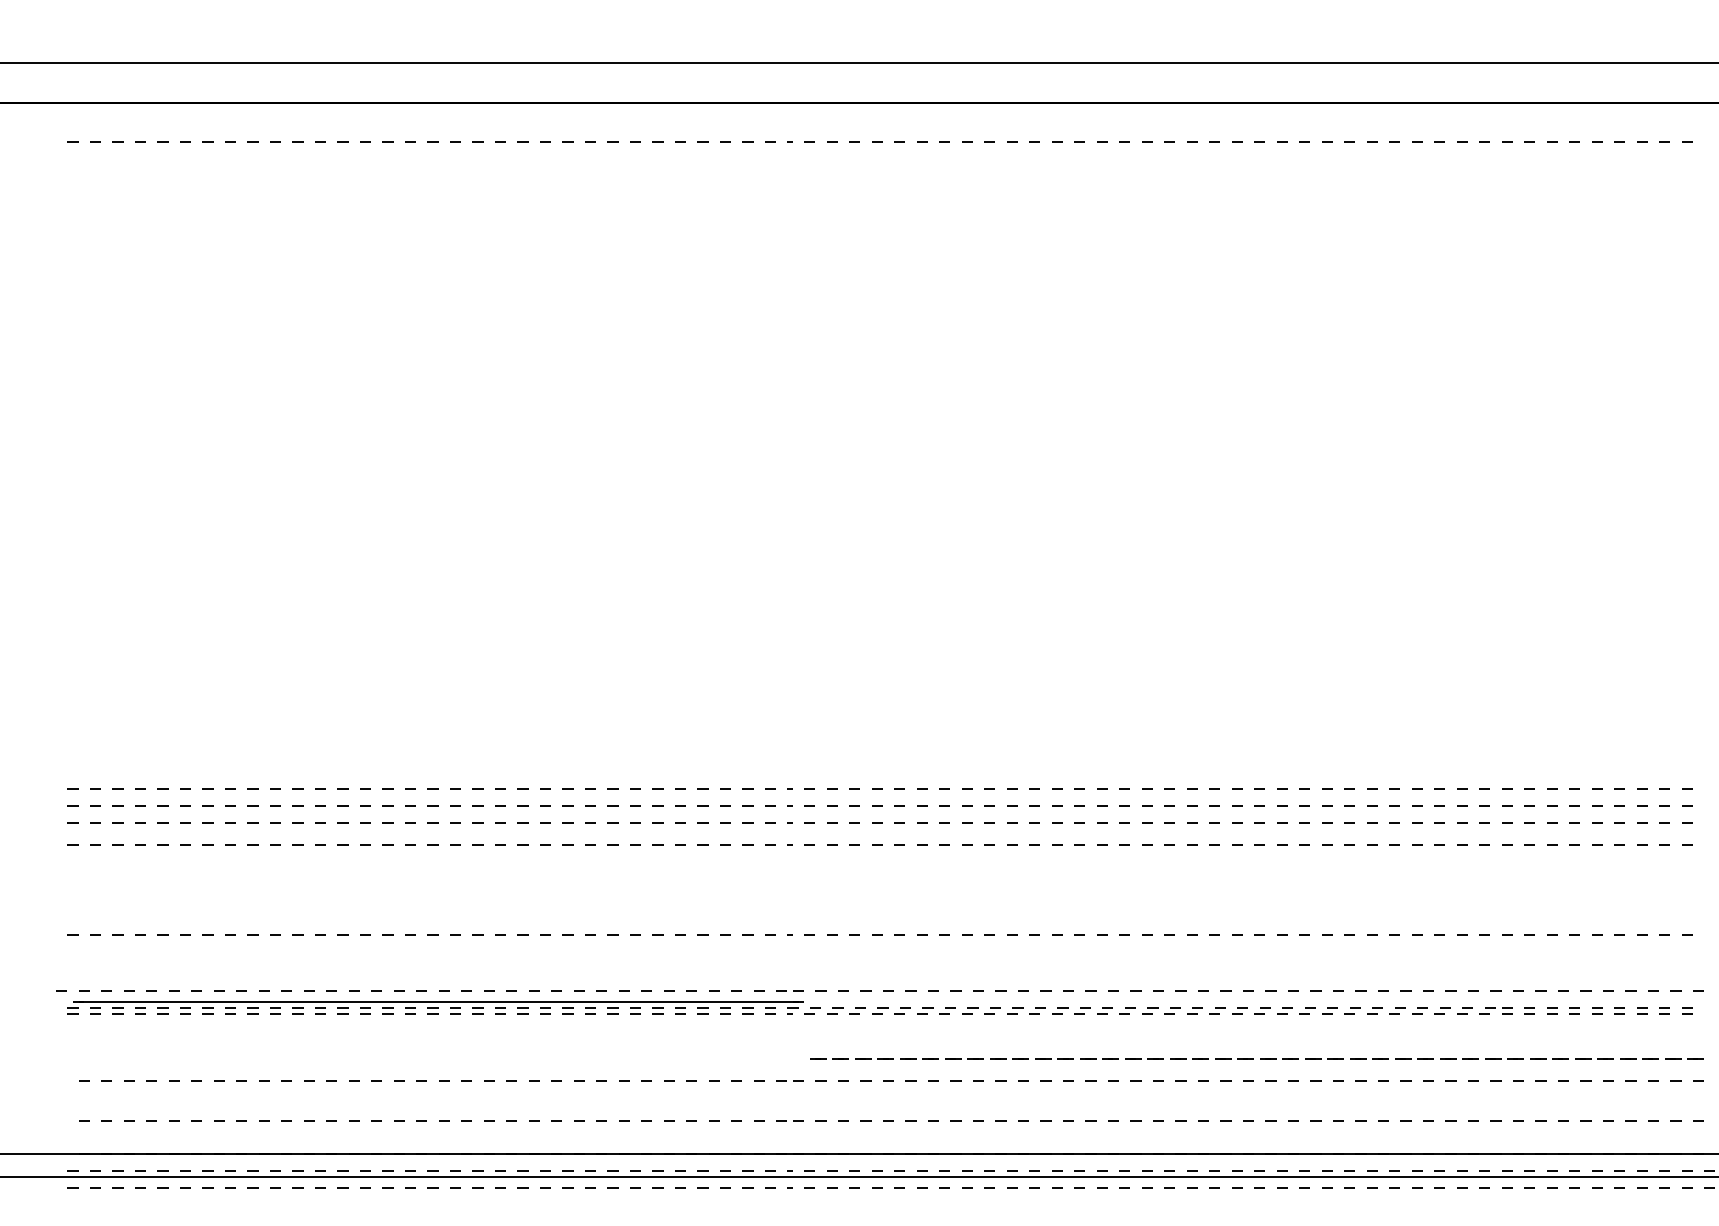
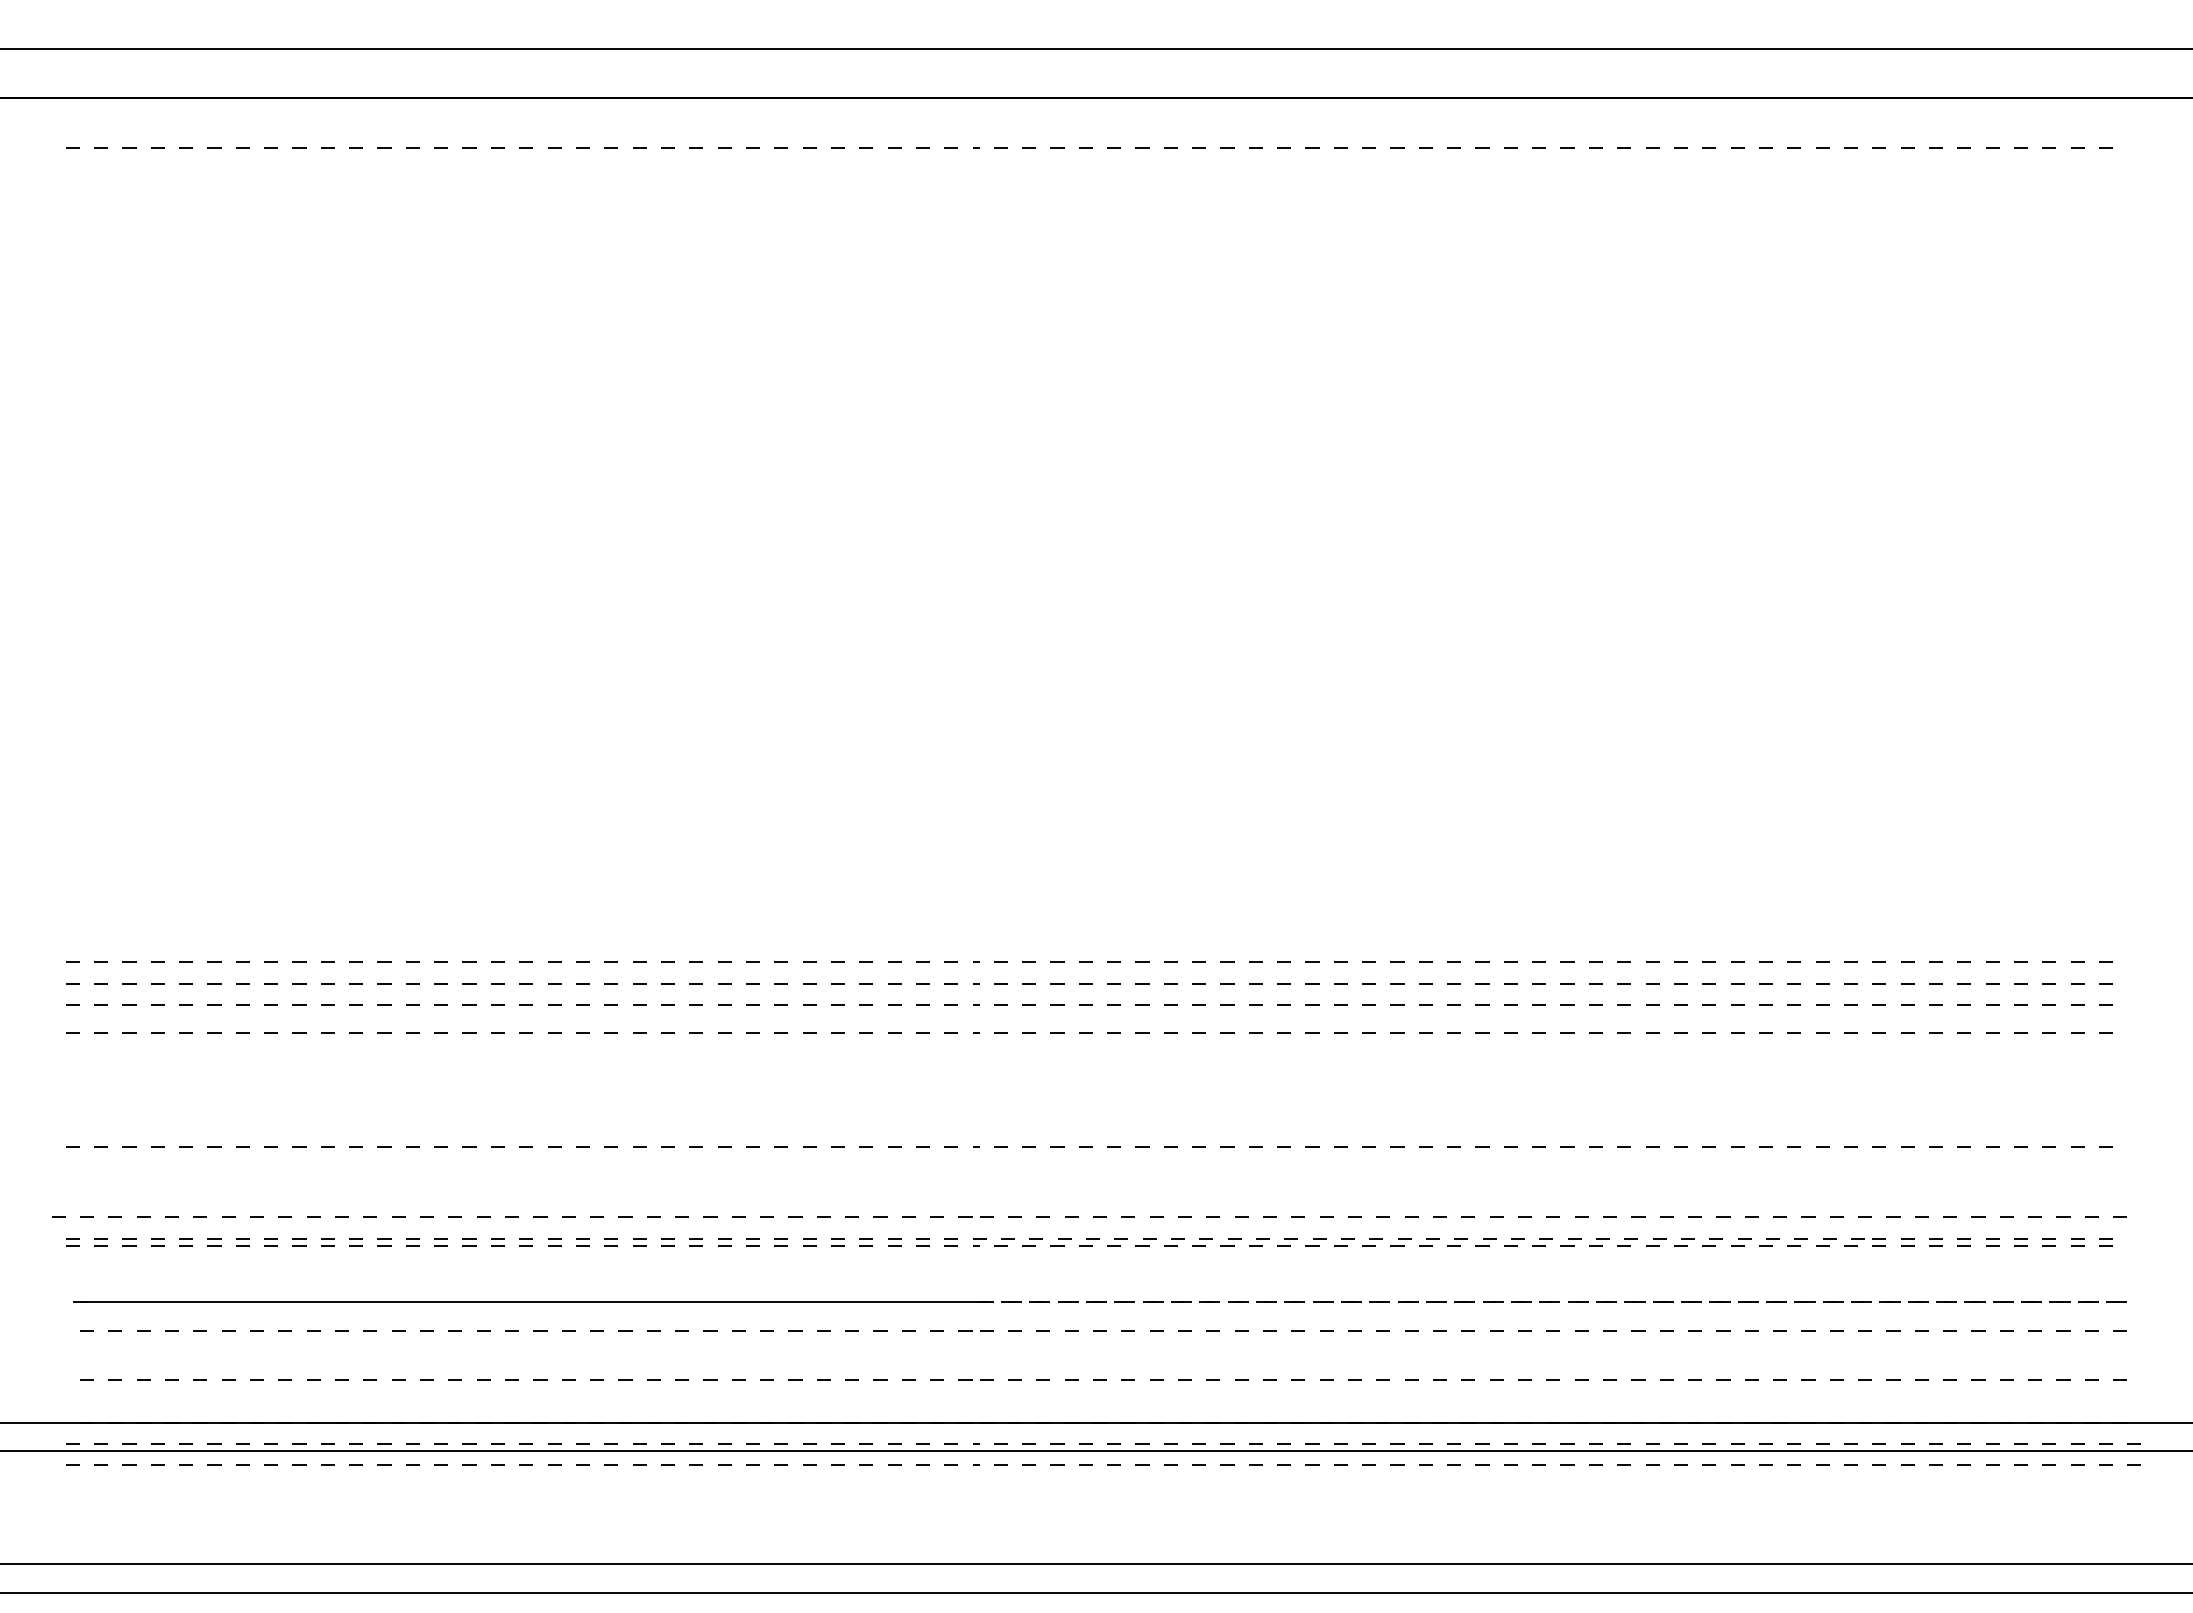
line: (438, 1001) -> (533, 1301), moved

